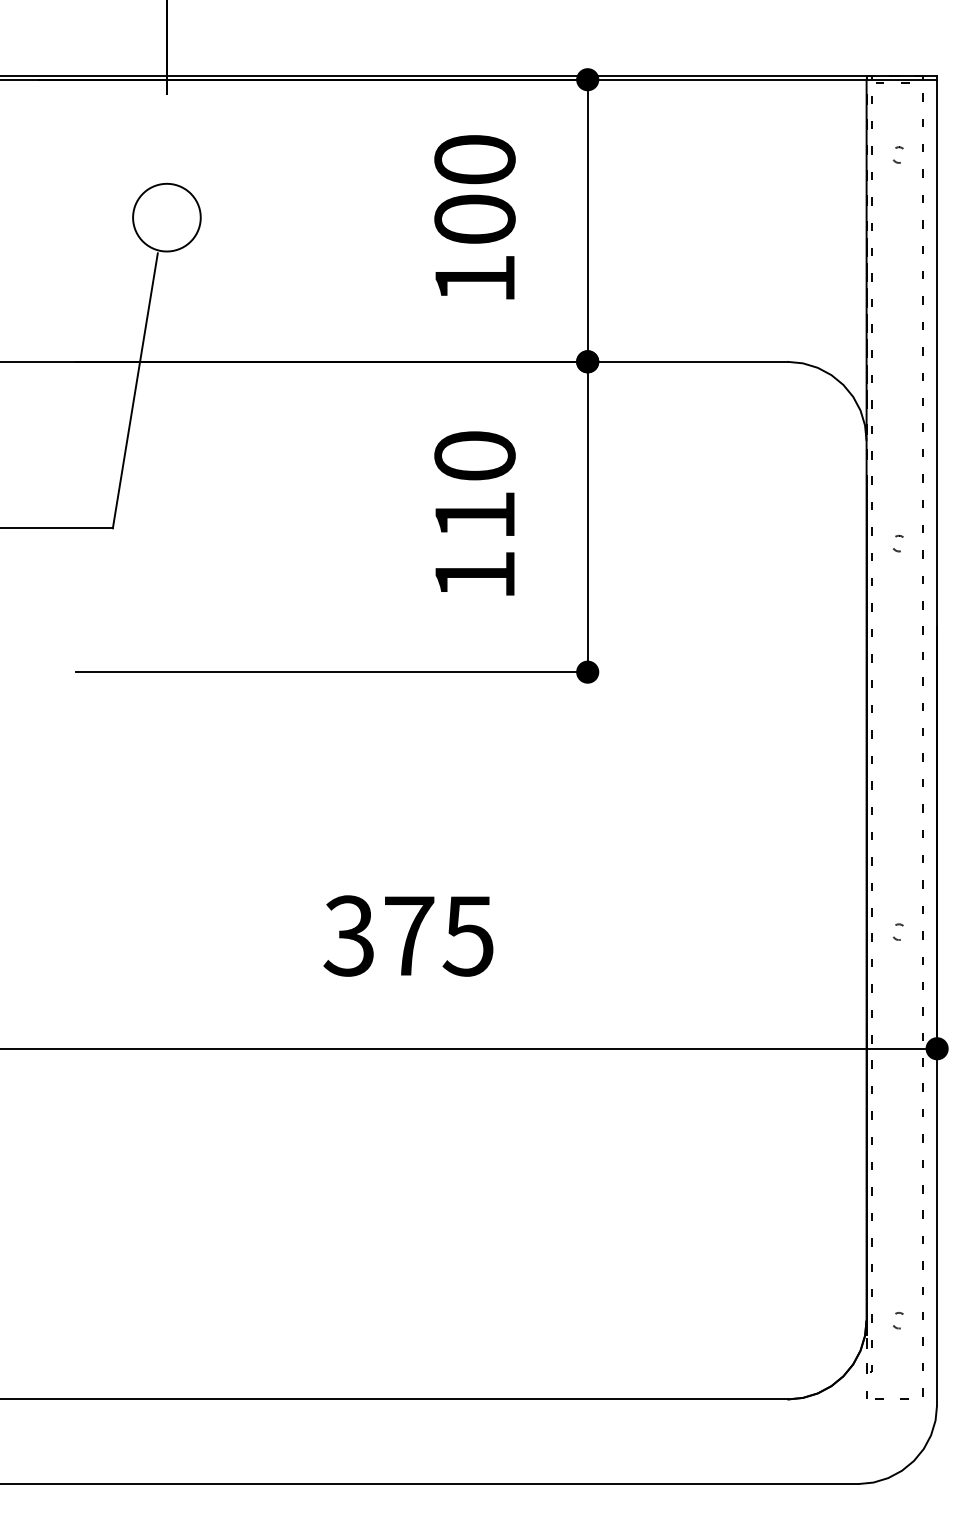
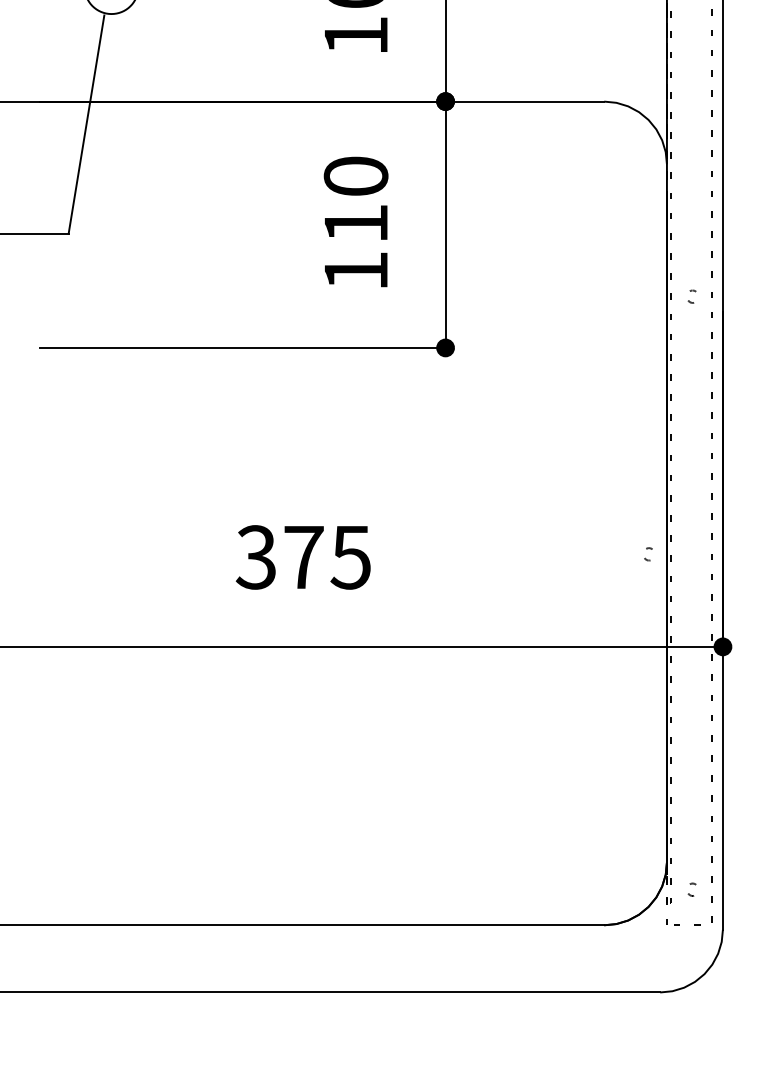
part: (896, 537) -> (690, 291), moved
part: (898, 931) -> (648, 553), moved
part: (896, 1314) -> (690, 884), moved

